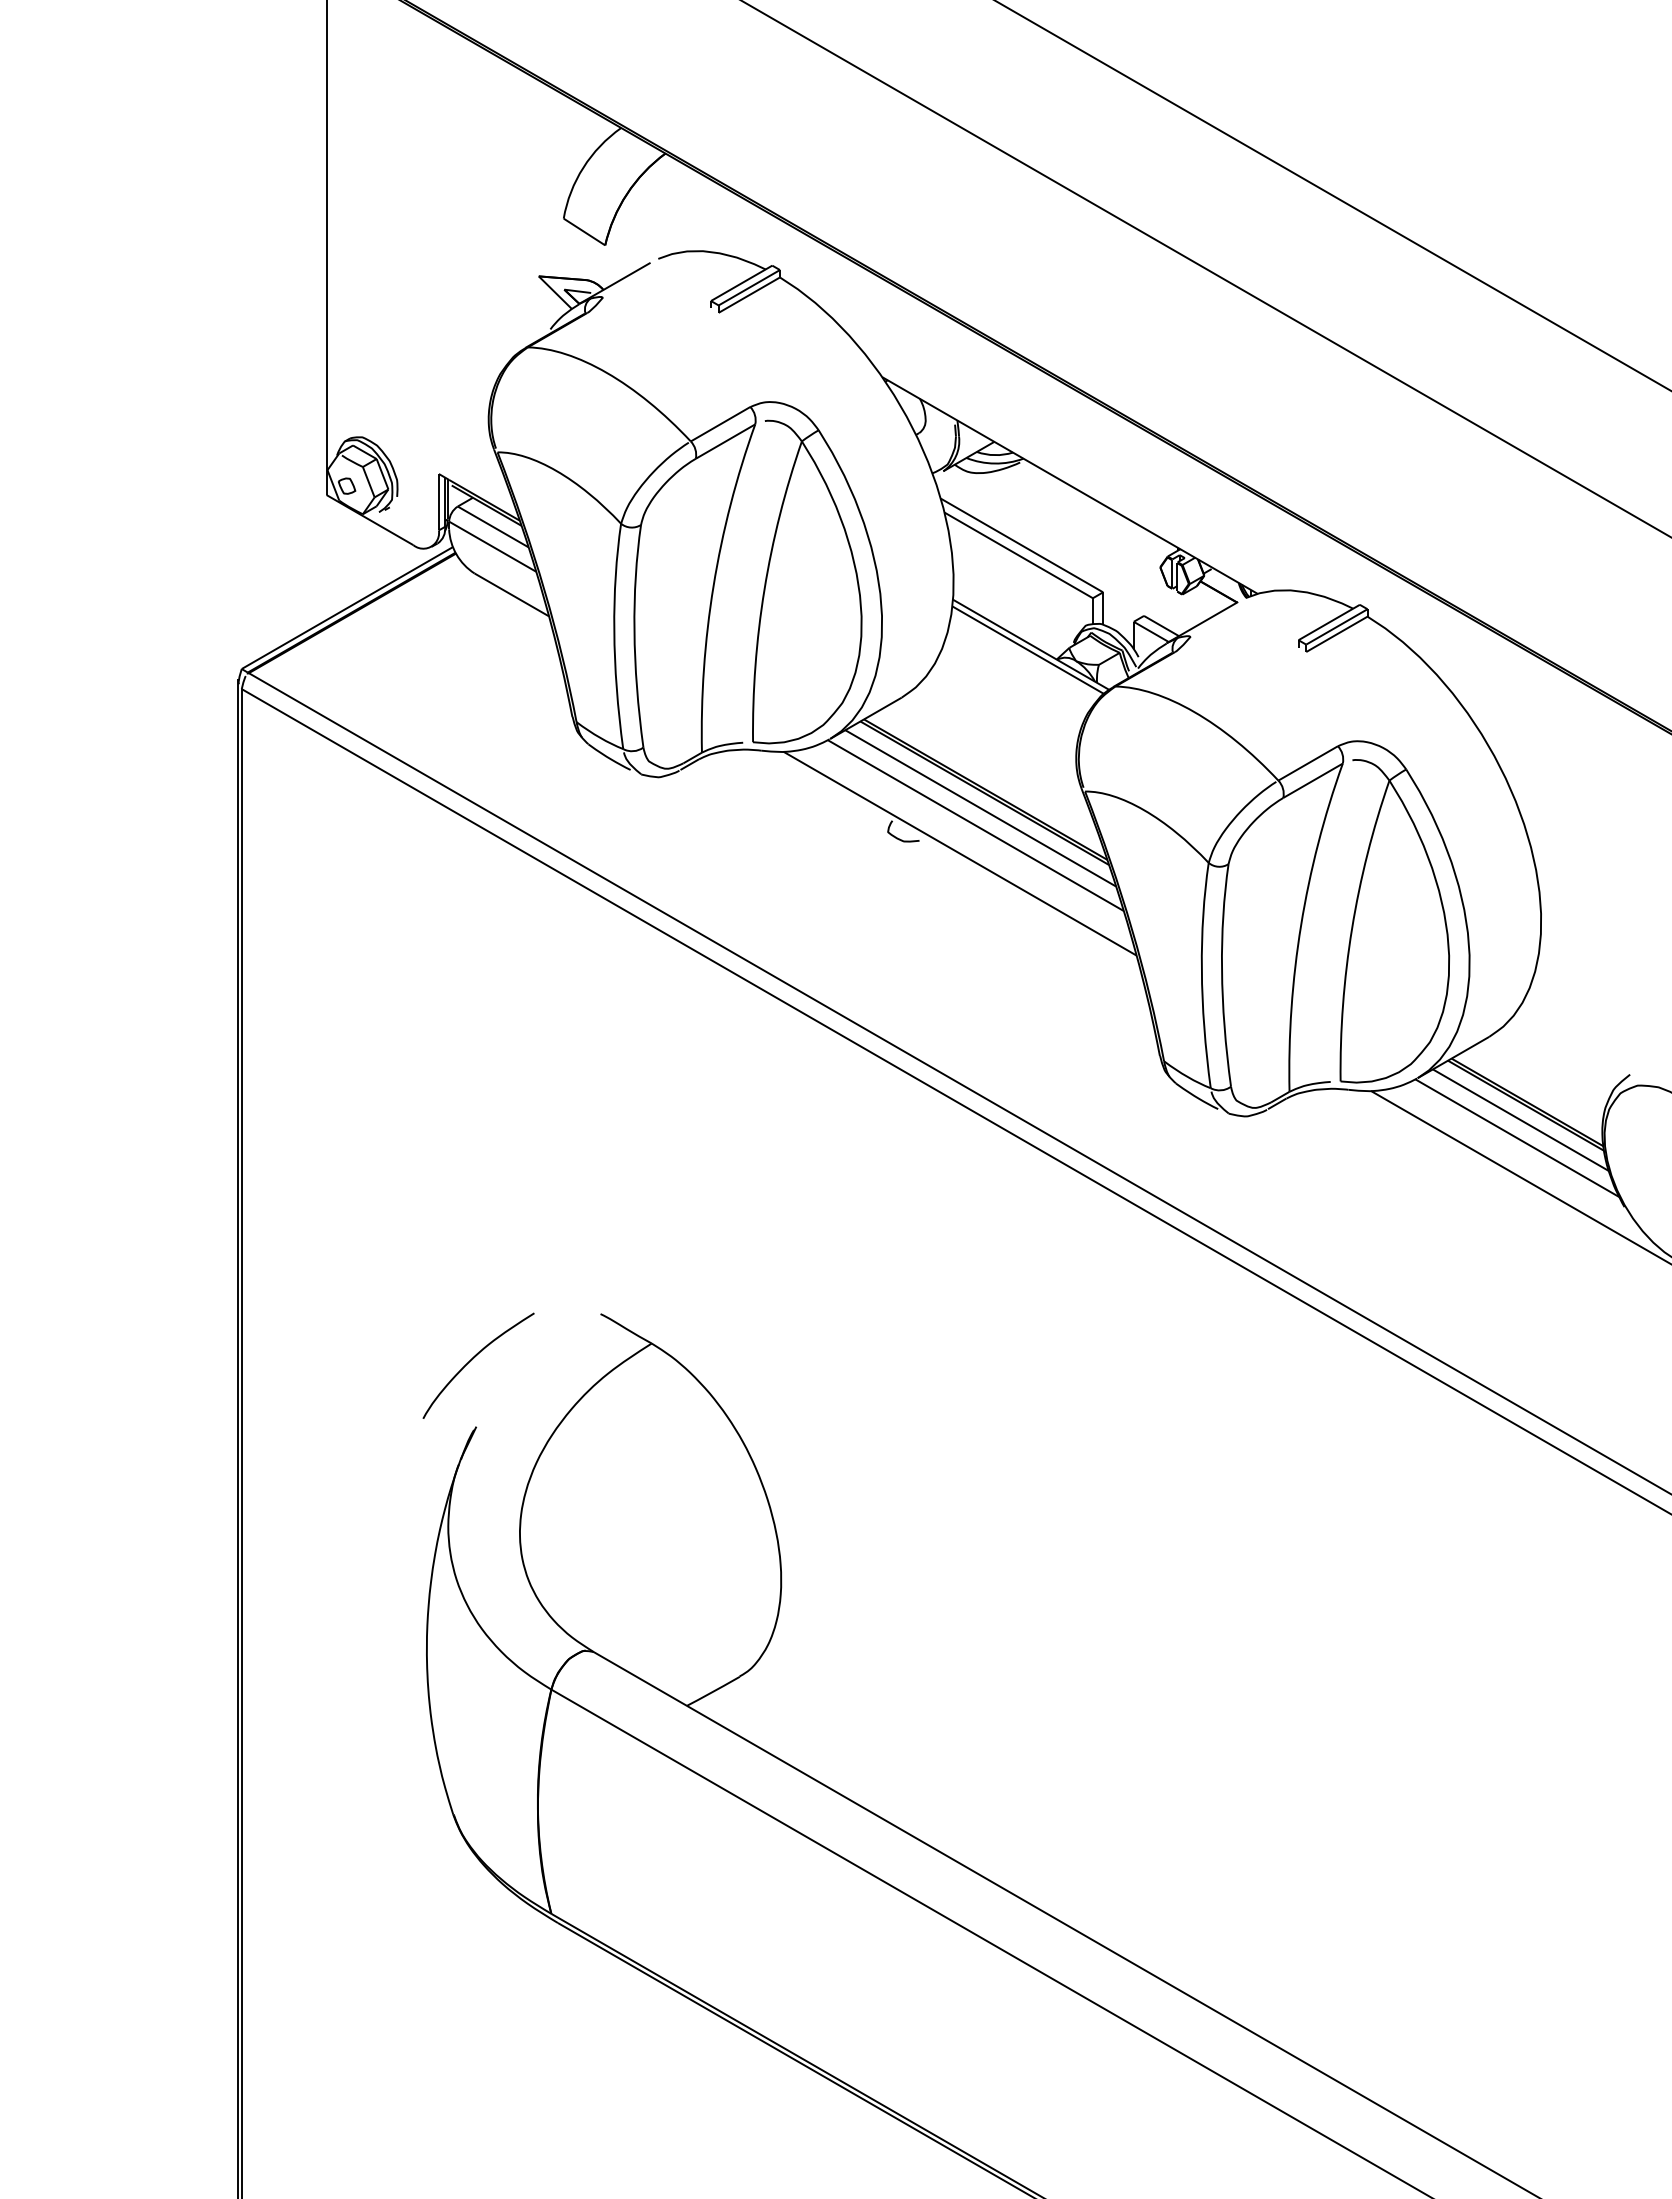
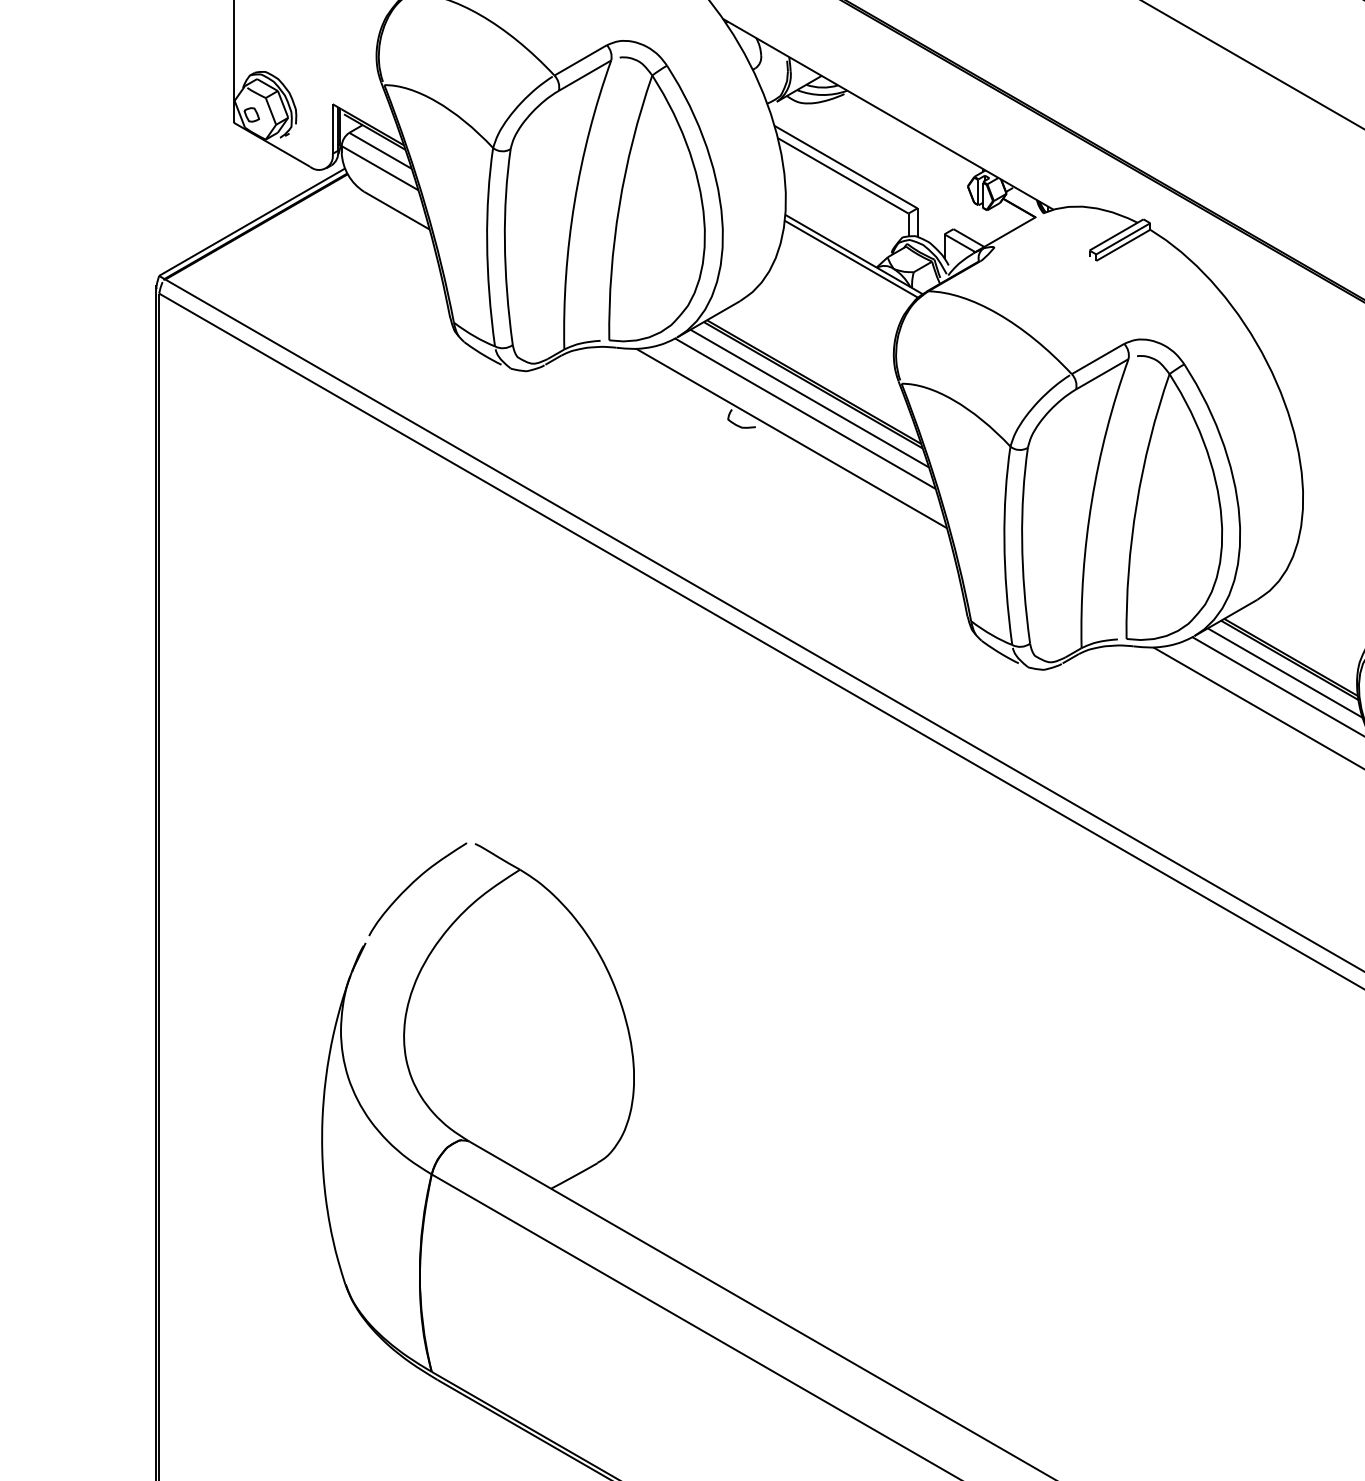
part: (473, 1359) -> (413, 883), moved

